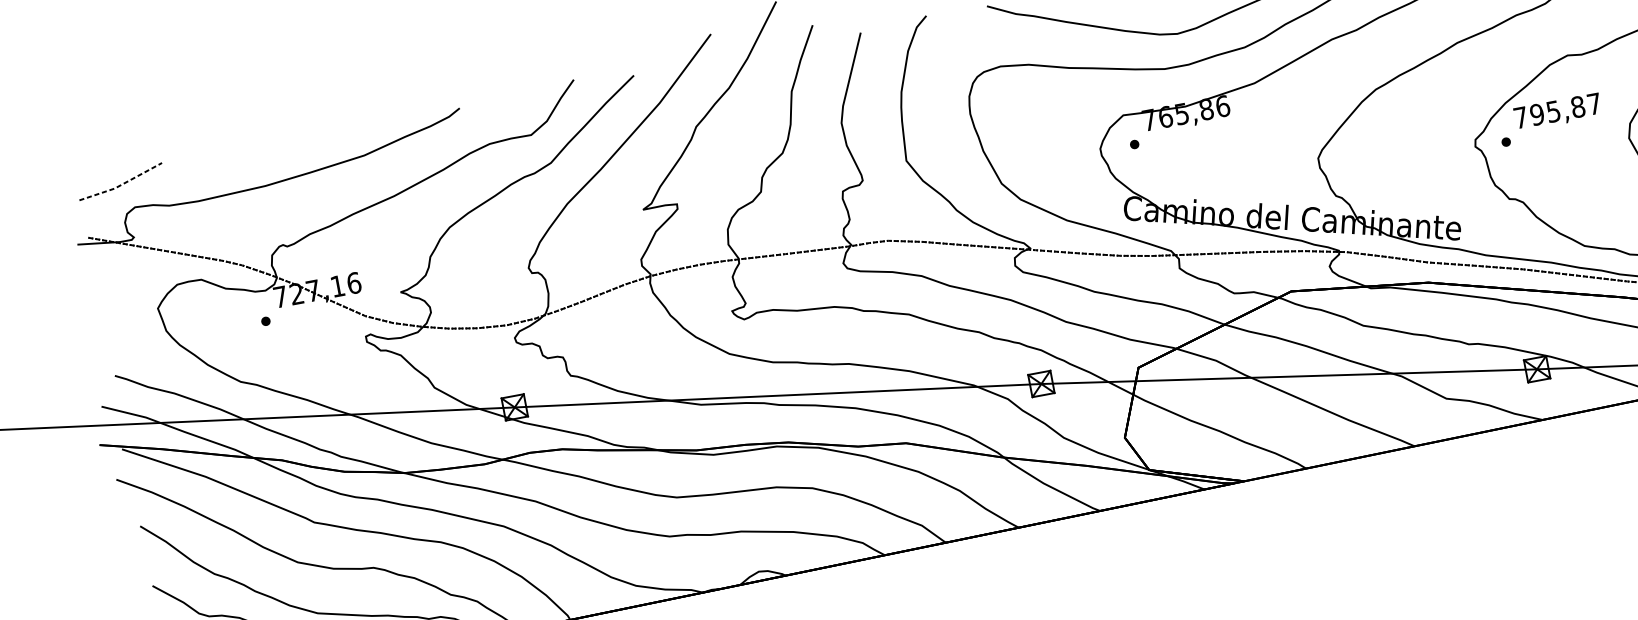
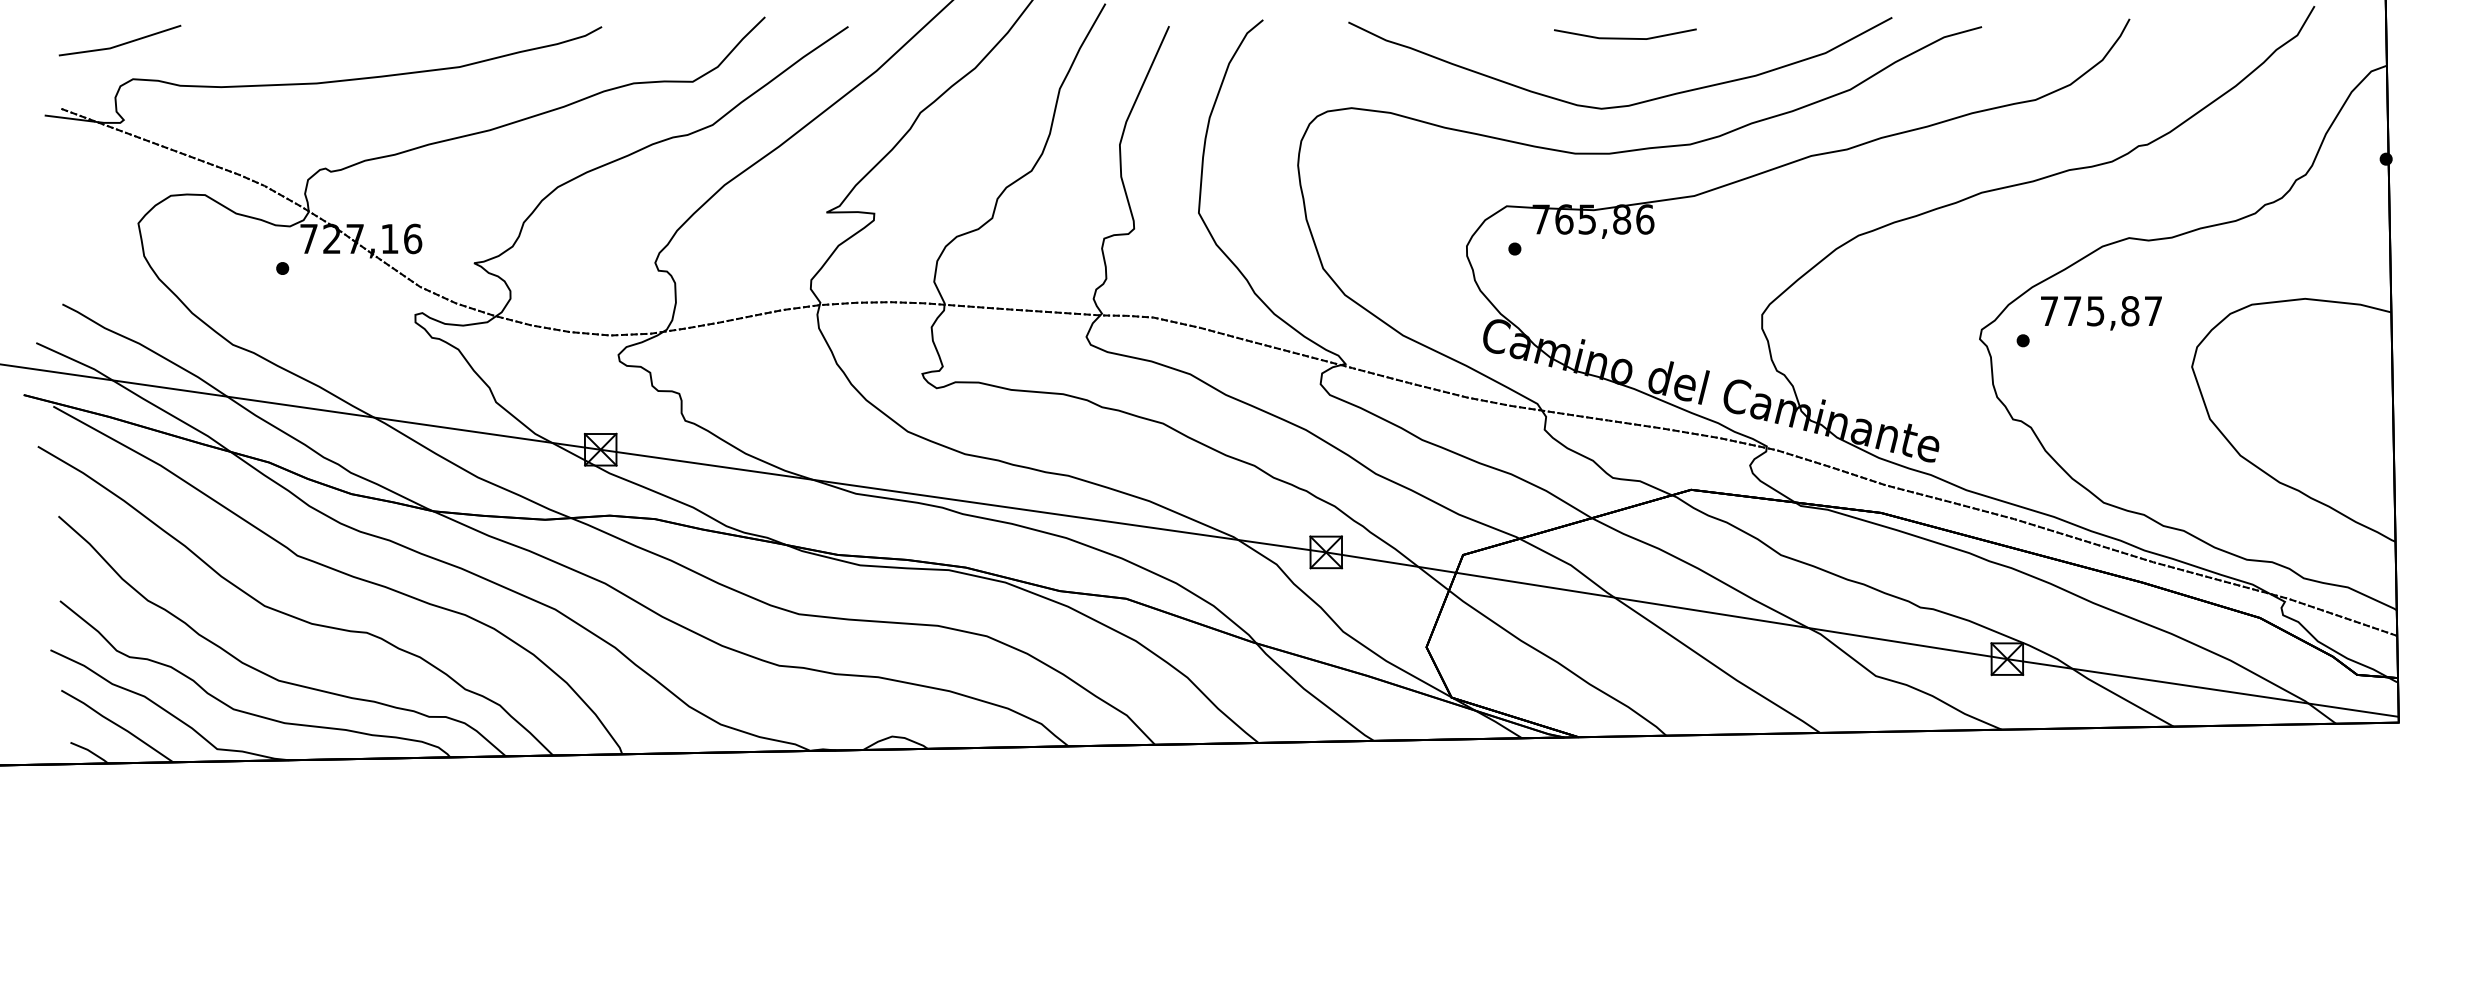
text: (1537, 114) -> (2072, 311), 795,87 -> 775,87
line: (121, 185) -> (120, 45), dashed -> solid

